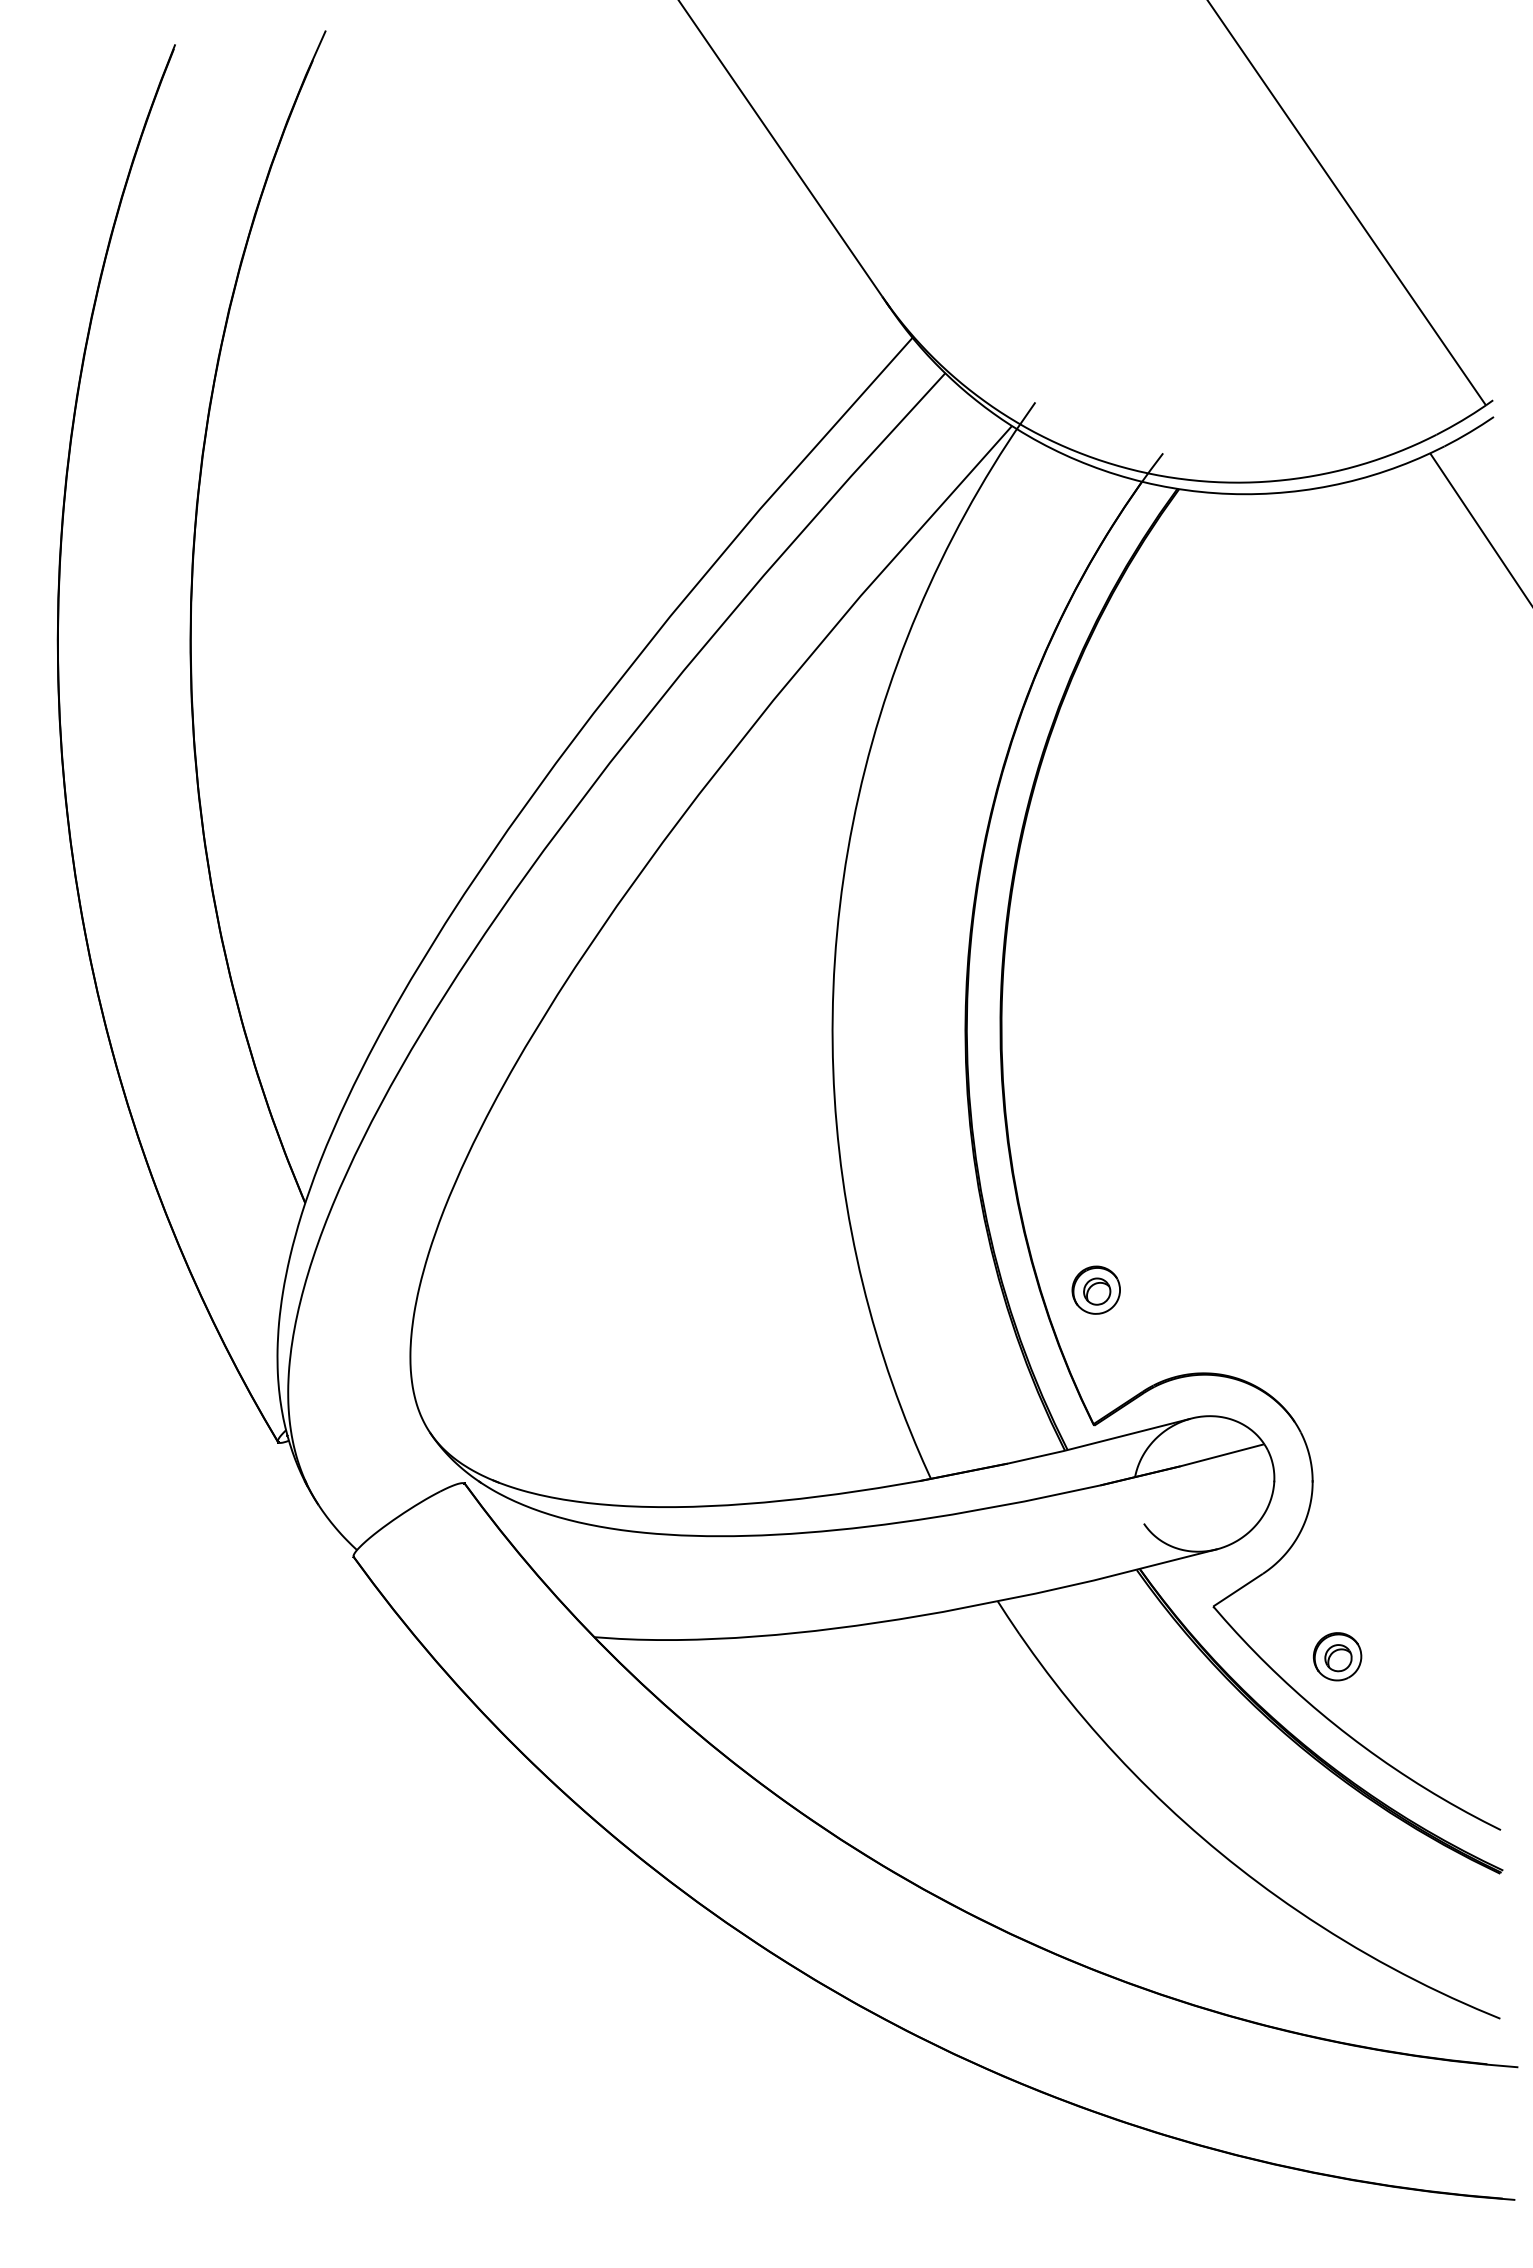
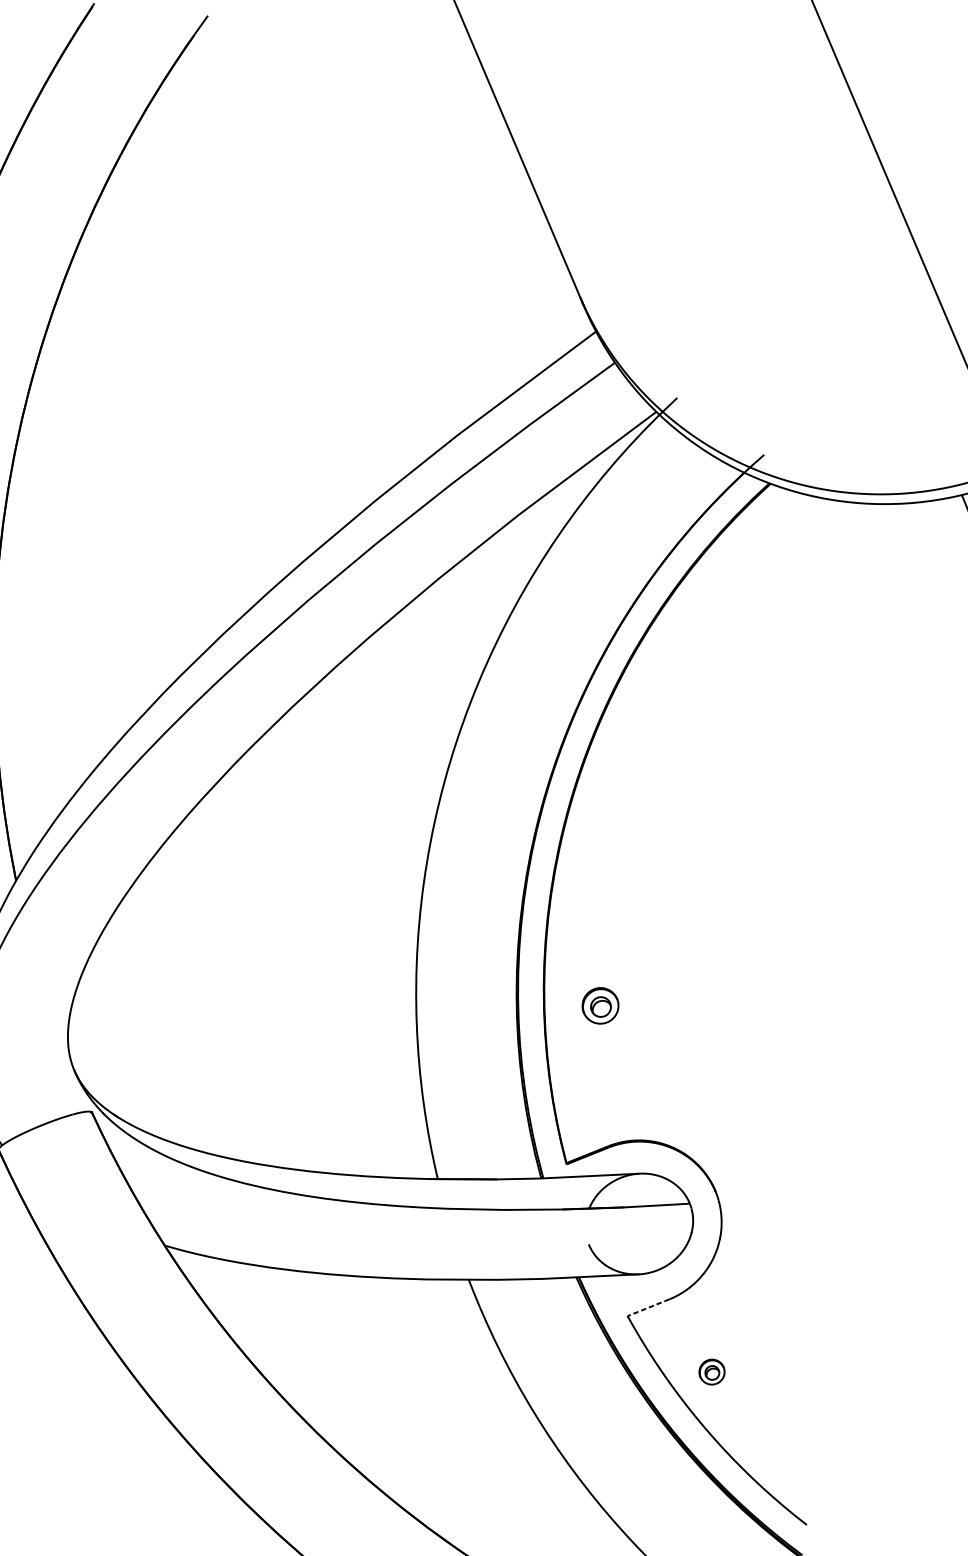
part: (1095, 1289) -> (600, 1005), moved
line: (1238, 1590) -> (648, 1308), solid -> dashed
part: (1337, 1656) -> (712, 1371), size x0.7

